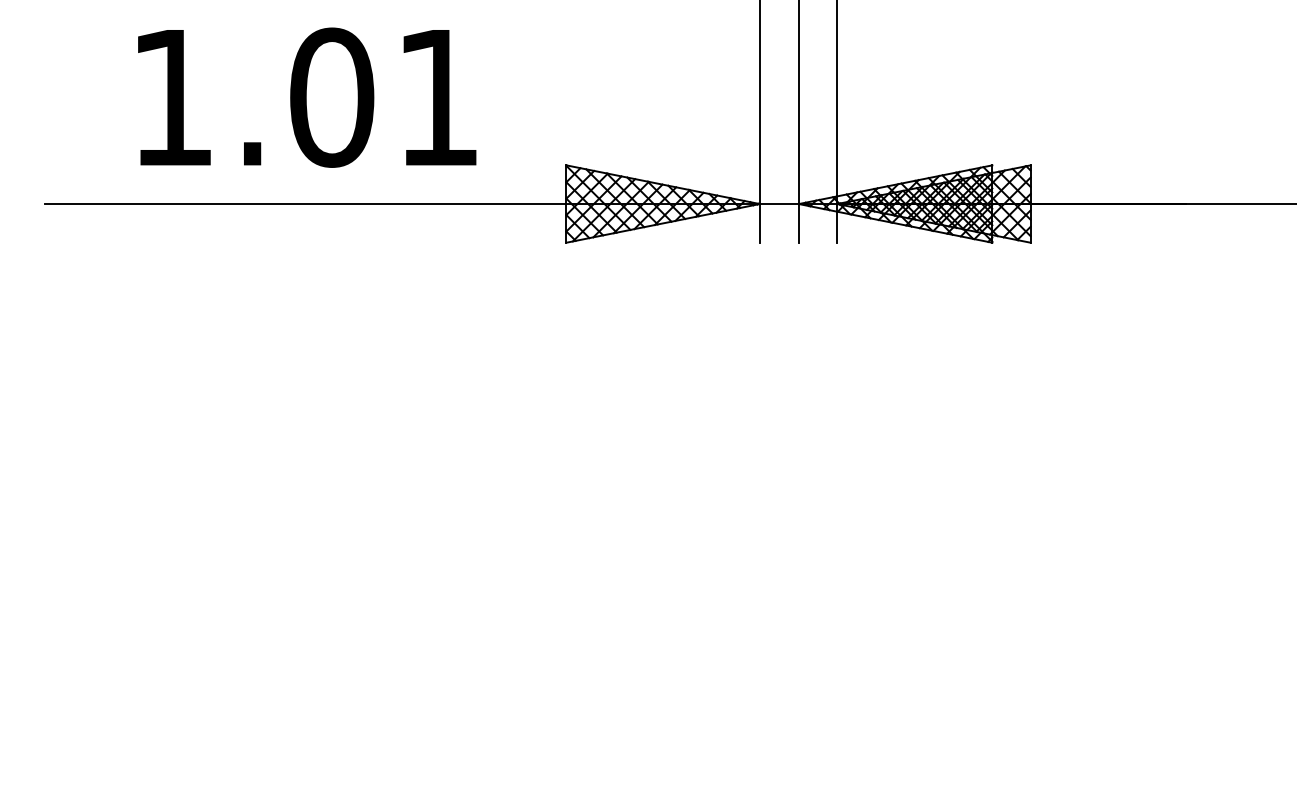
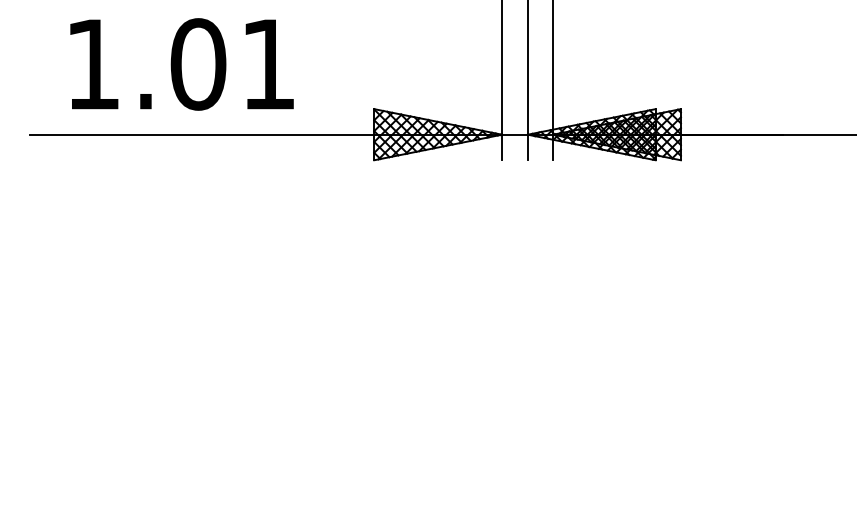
text: (306, 97) -> (181, 64), moved

